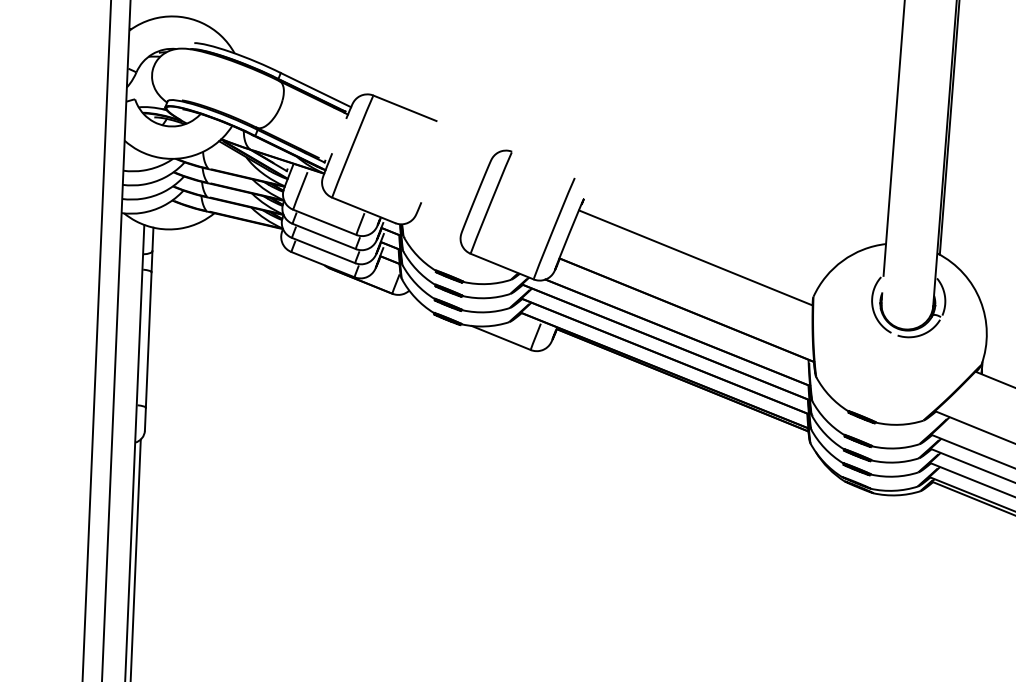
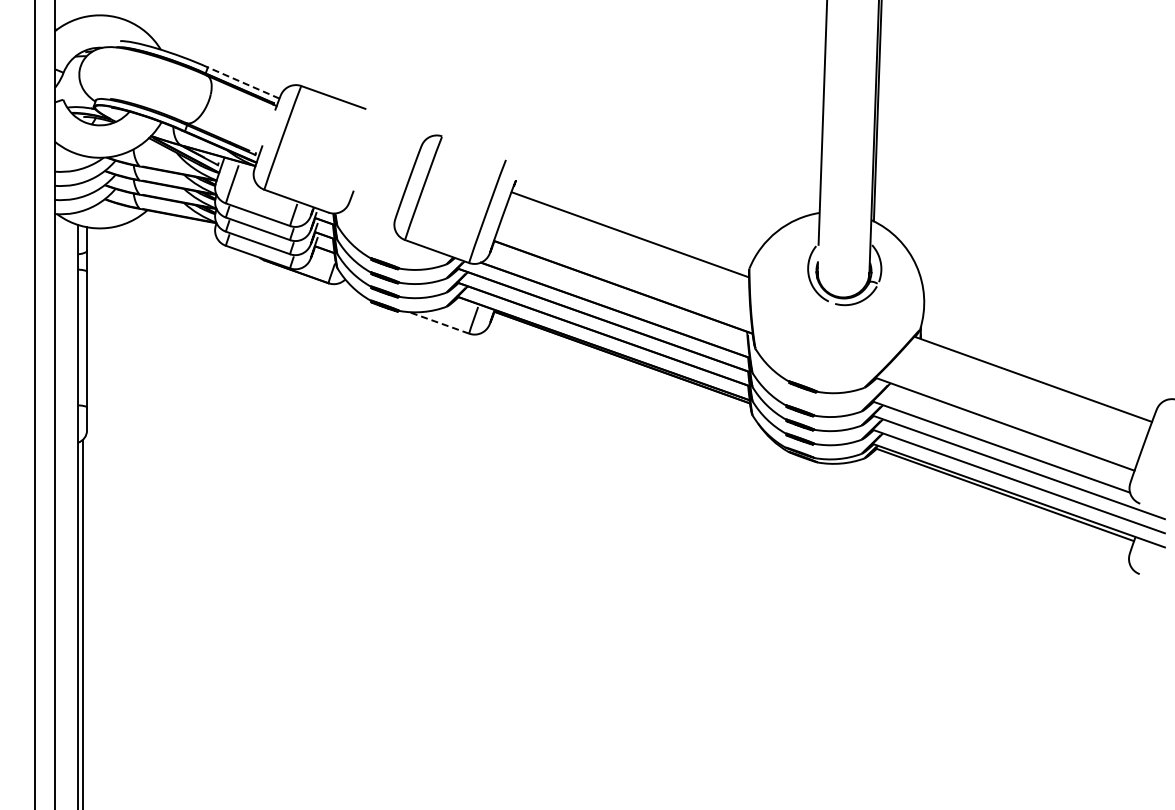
line: (315, 89) -> (243, 82), solid -> dashed
line: (501, 337) -> (439, 322), solid -> dashed

